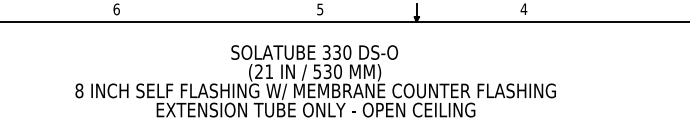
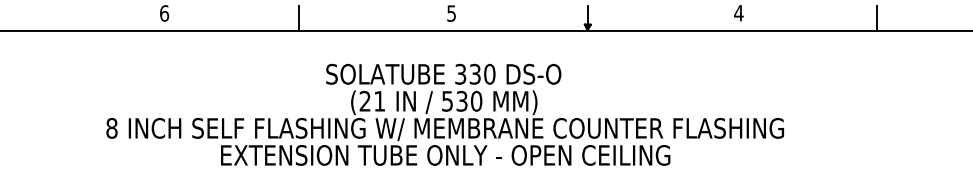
line: (211, 12) -> (298, 18), added
line: (621, 12) -> (876, 18), added

